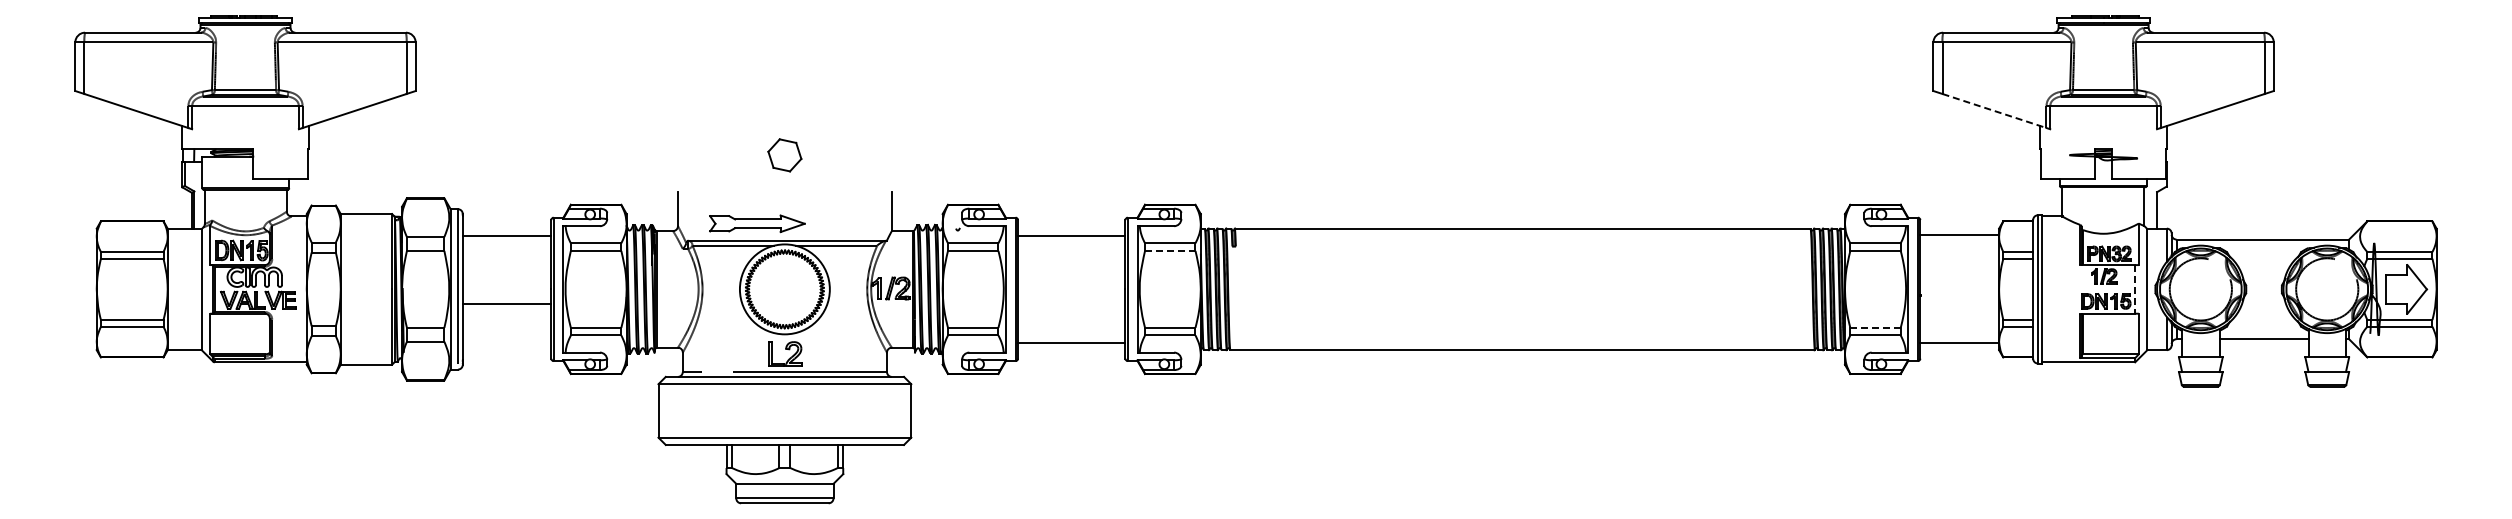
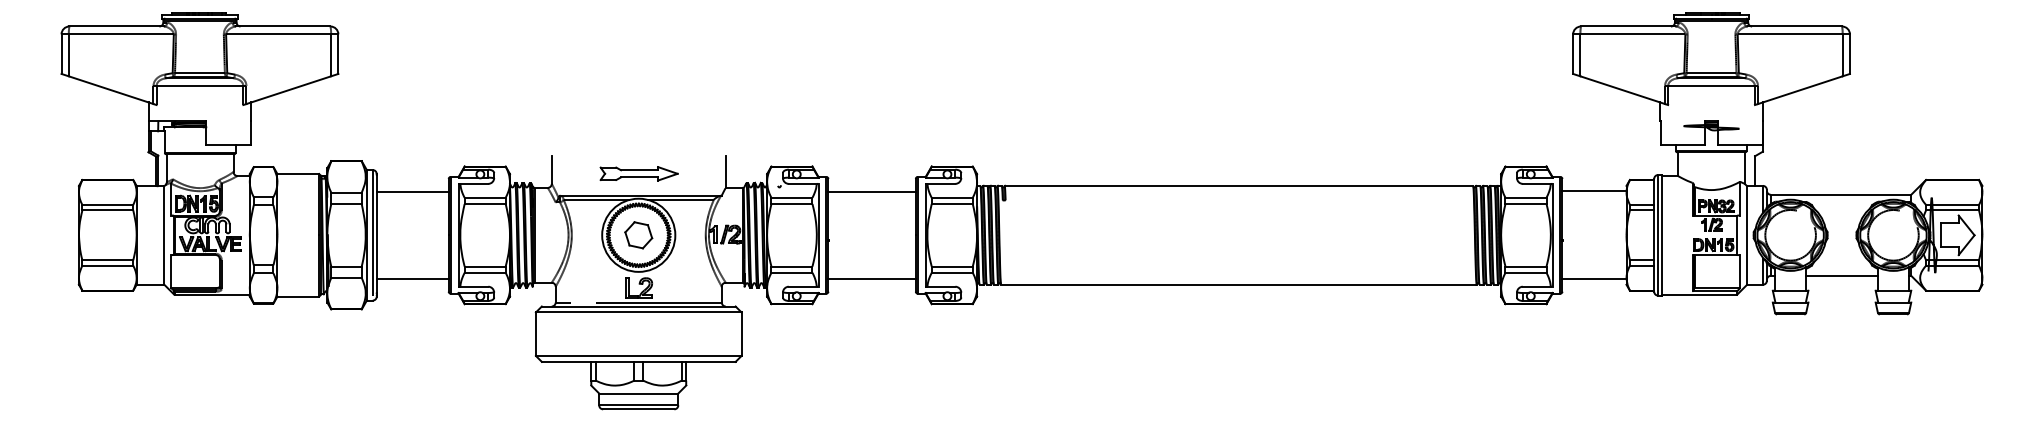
line: (1994, 111) -> (1622, 90), dashed -> solid
part: (784, 155) -> (638, 235), moved
part: (757, 223) -> (639, 173), moved
line: (1170, 250) -> (952, 203), dashed -> solid
line: (2135, 289) -> (1737, 235), dashed -> solid
line: (506, 303) -> (412, 278), moved
line: (1875, 327) -> (1525, 266), dashed -> solid

